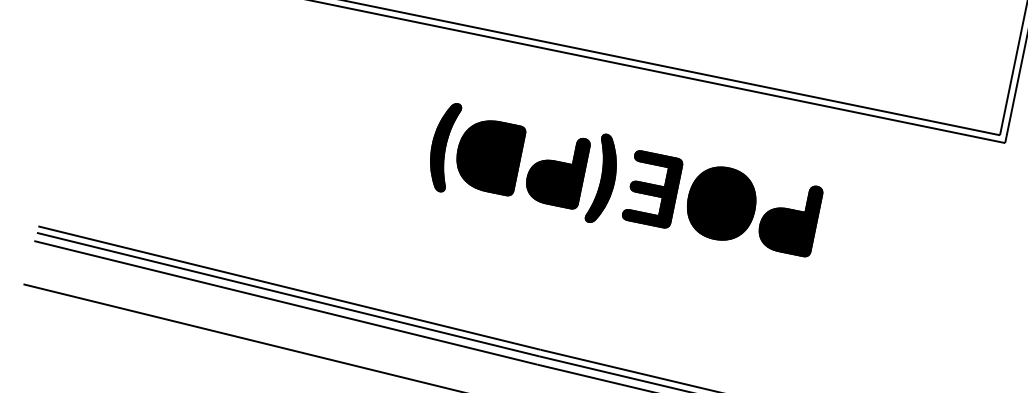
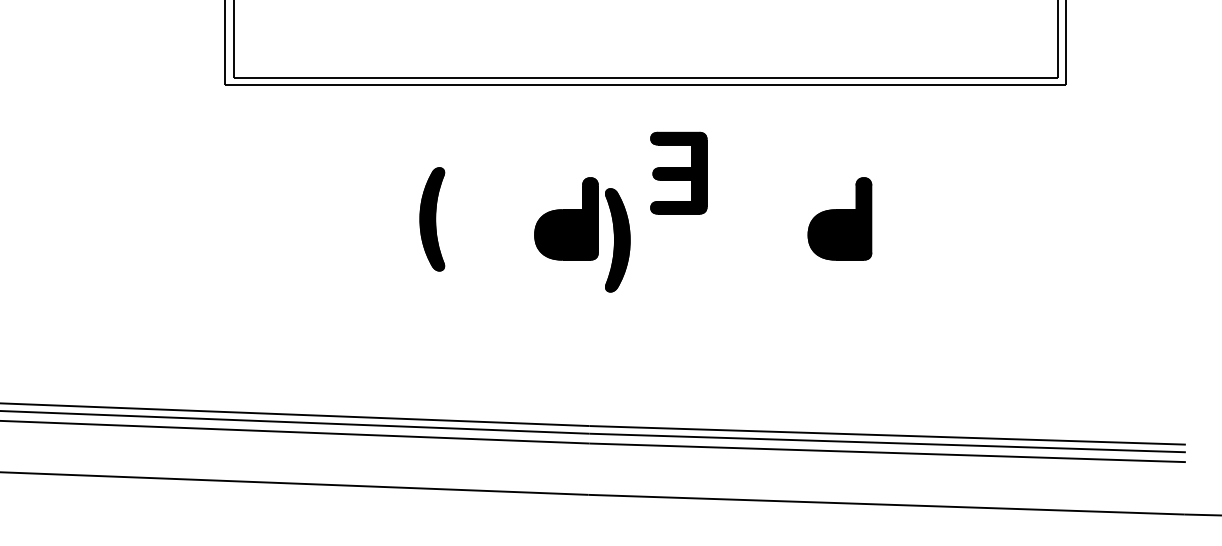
part: (489, 155) -> (486, 218), removed
part: (603, 179) -> (617, 240), moved
part: (652, 188) -> (678, 172), moved
part: (721, 202) -> (759, 218), removed

